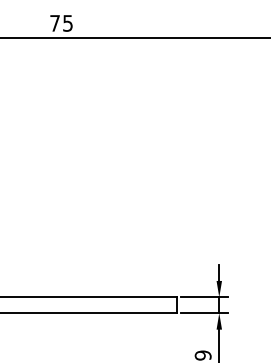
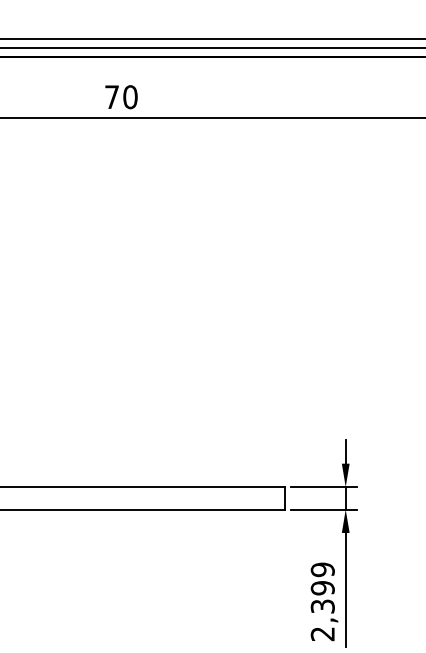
text: (68, 23) -> (130, 97), 75 -> 70

